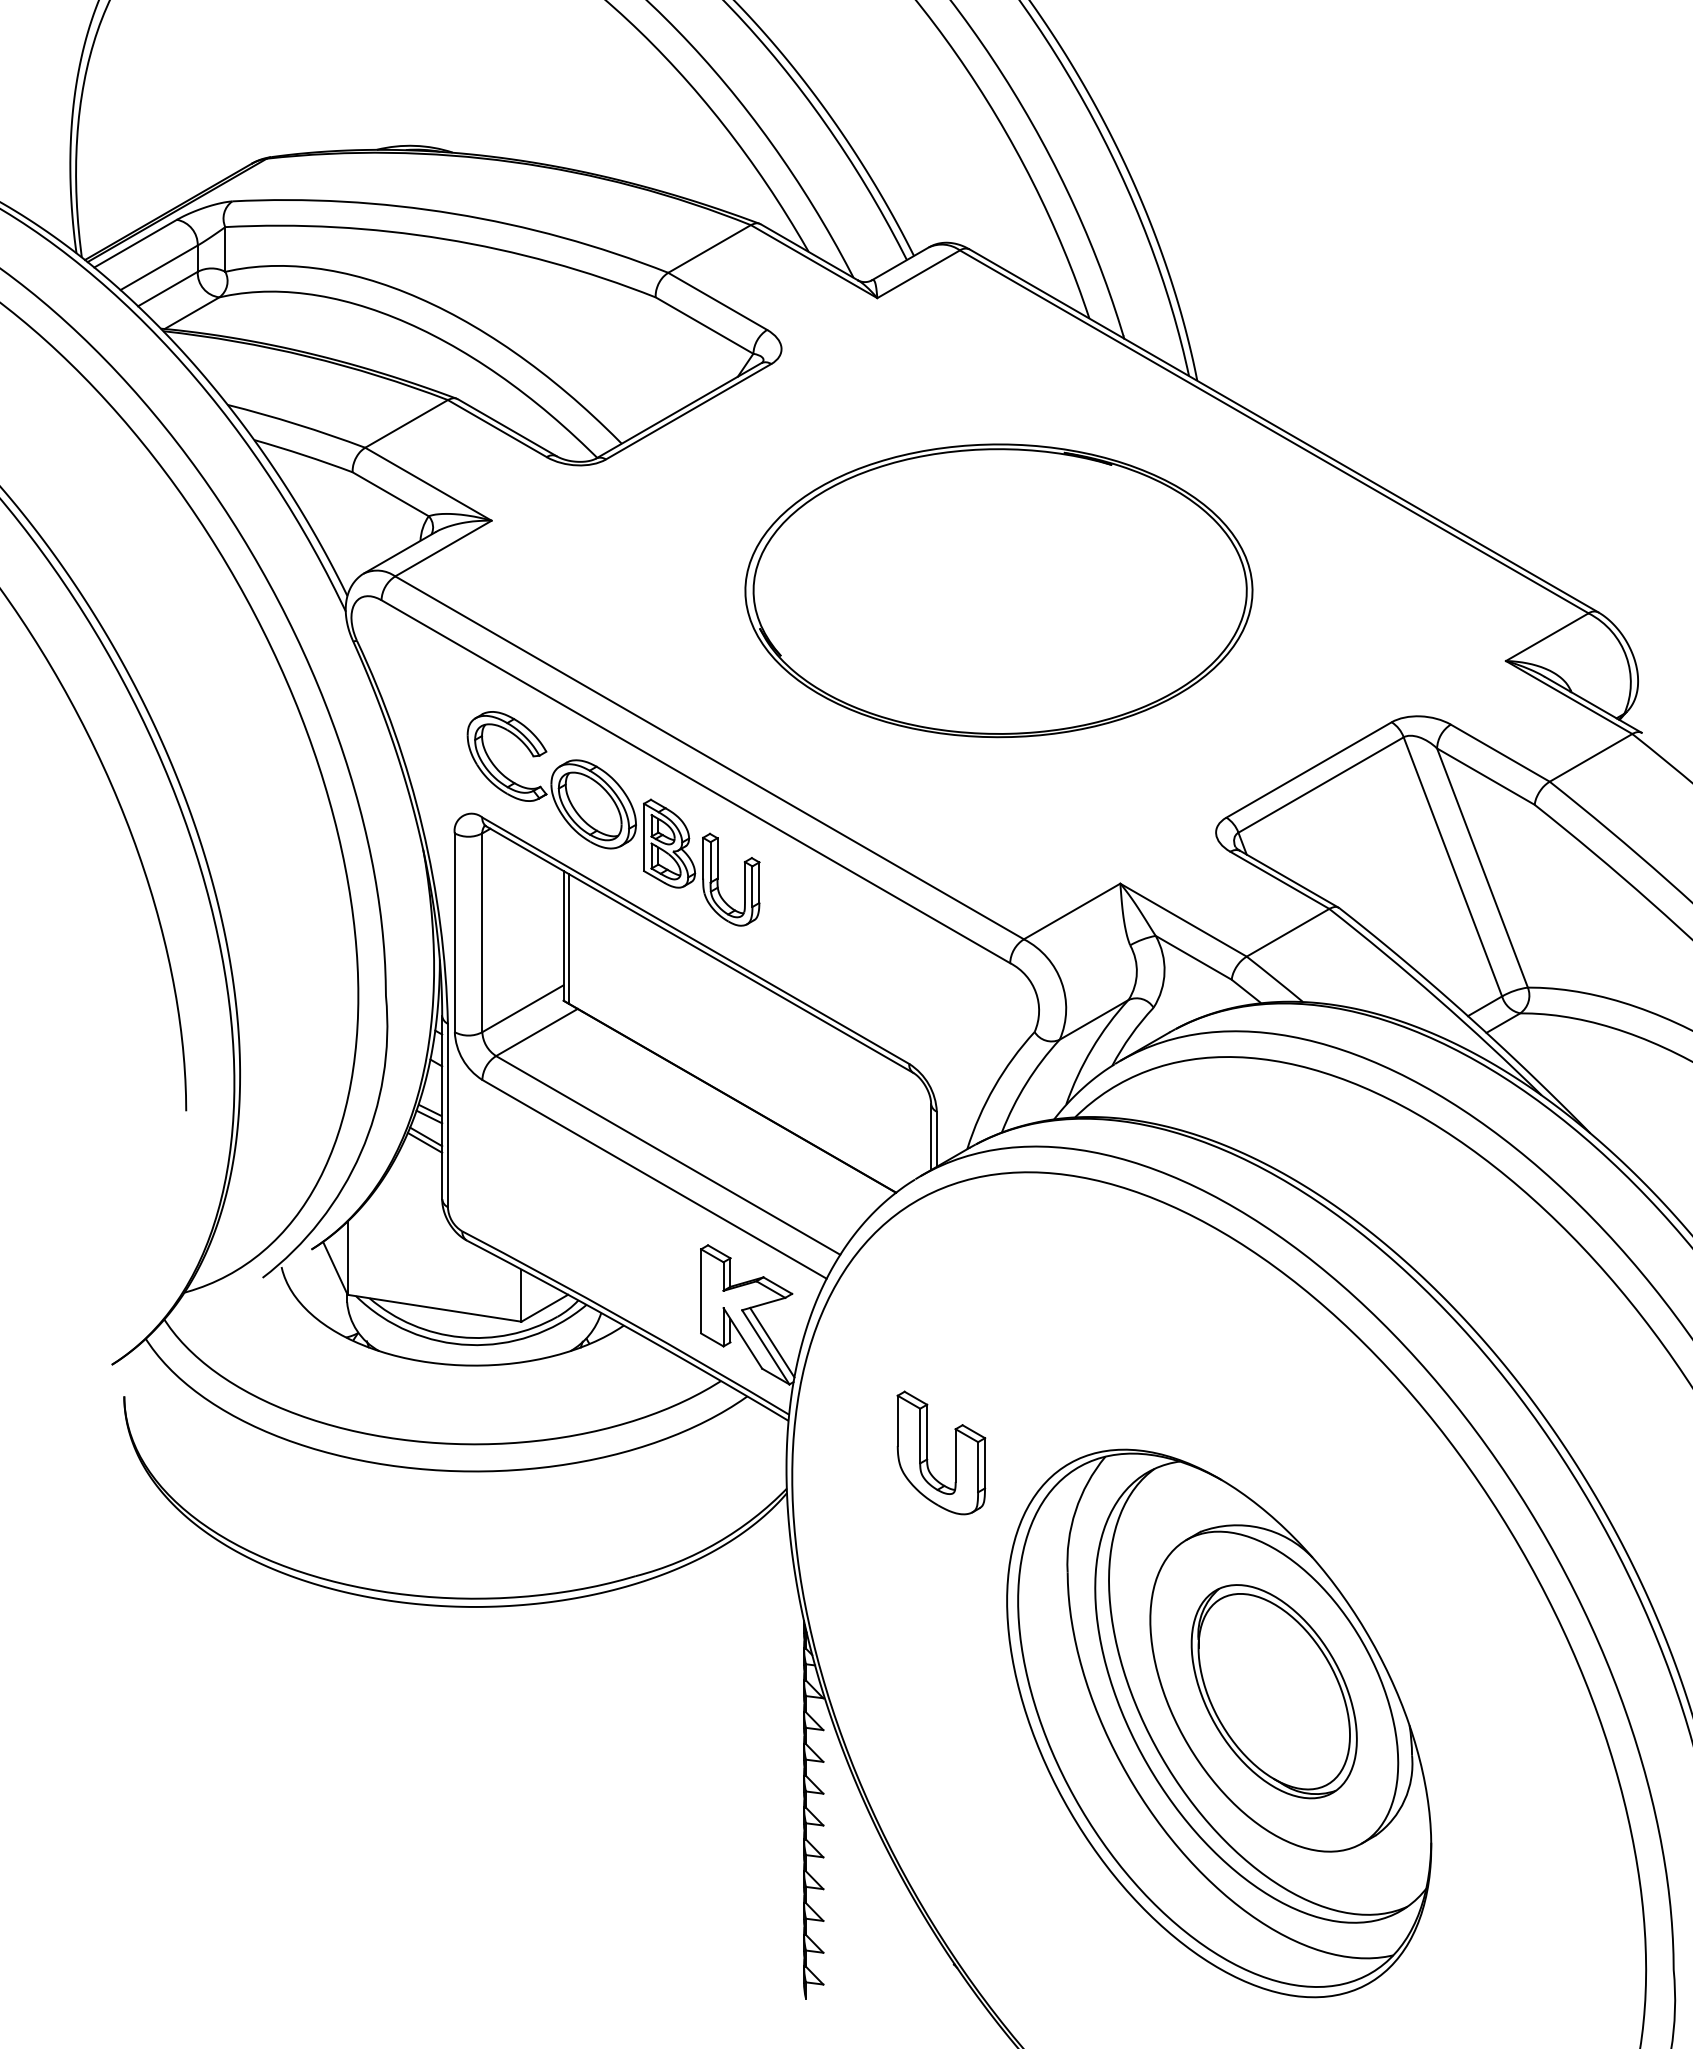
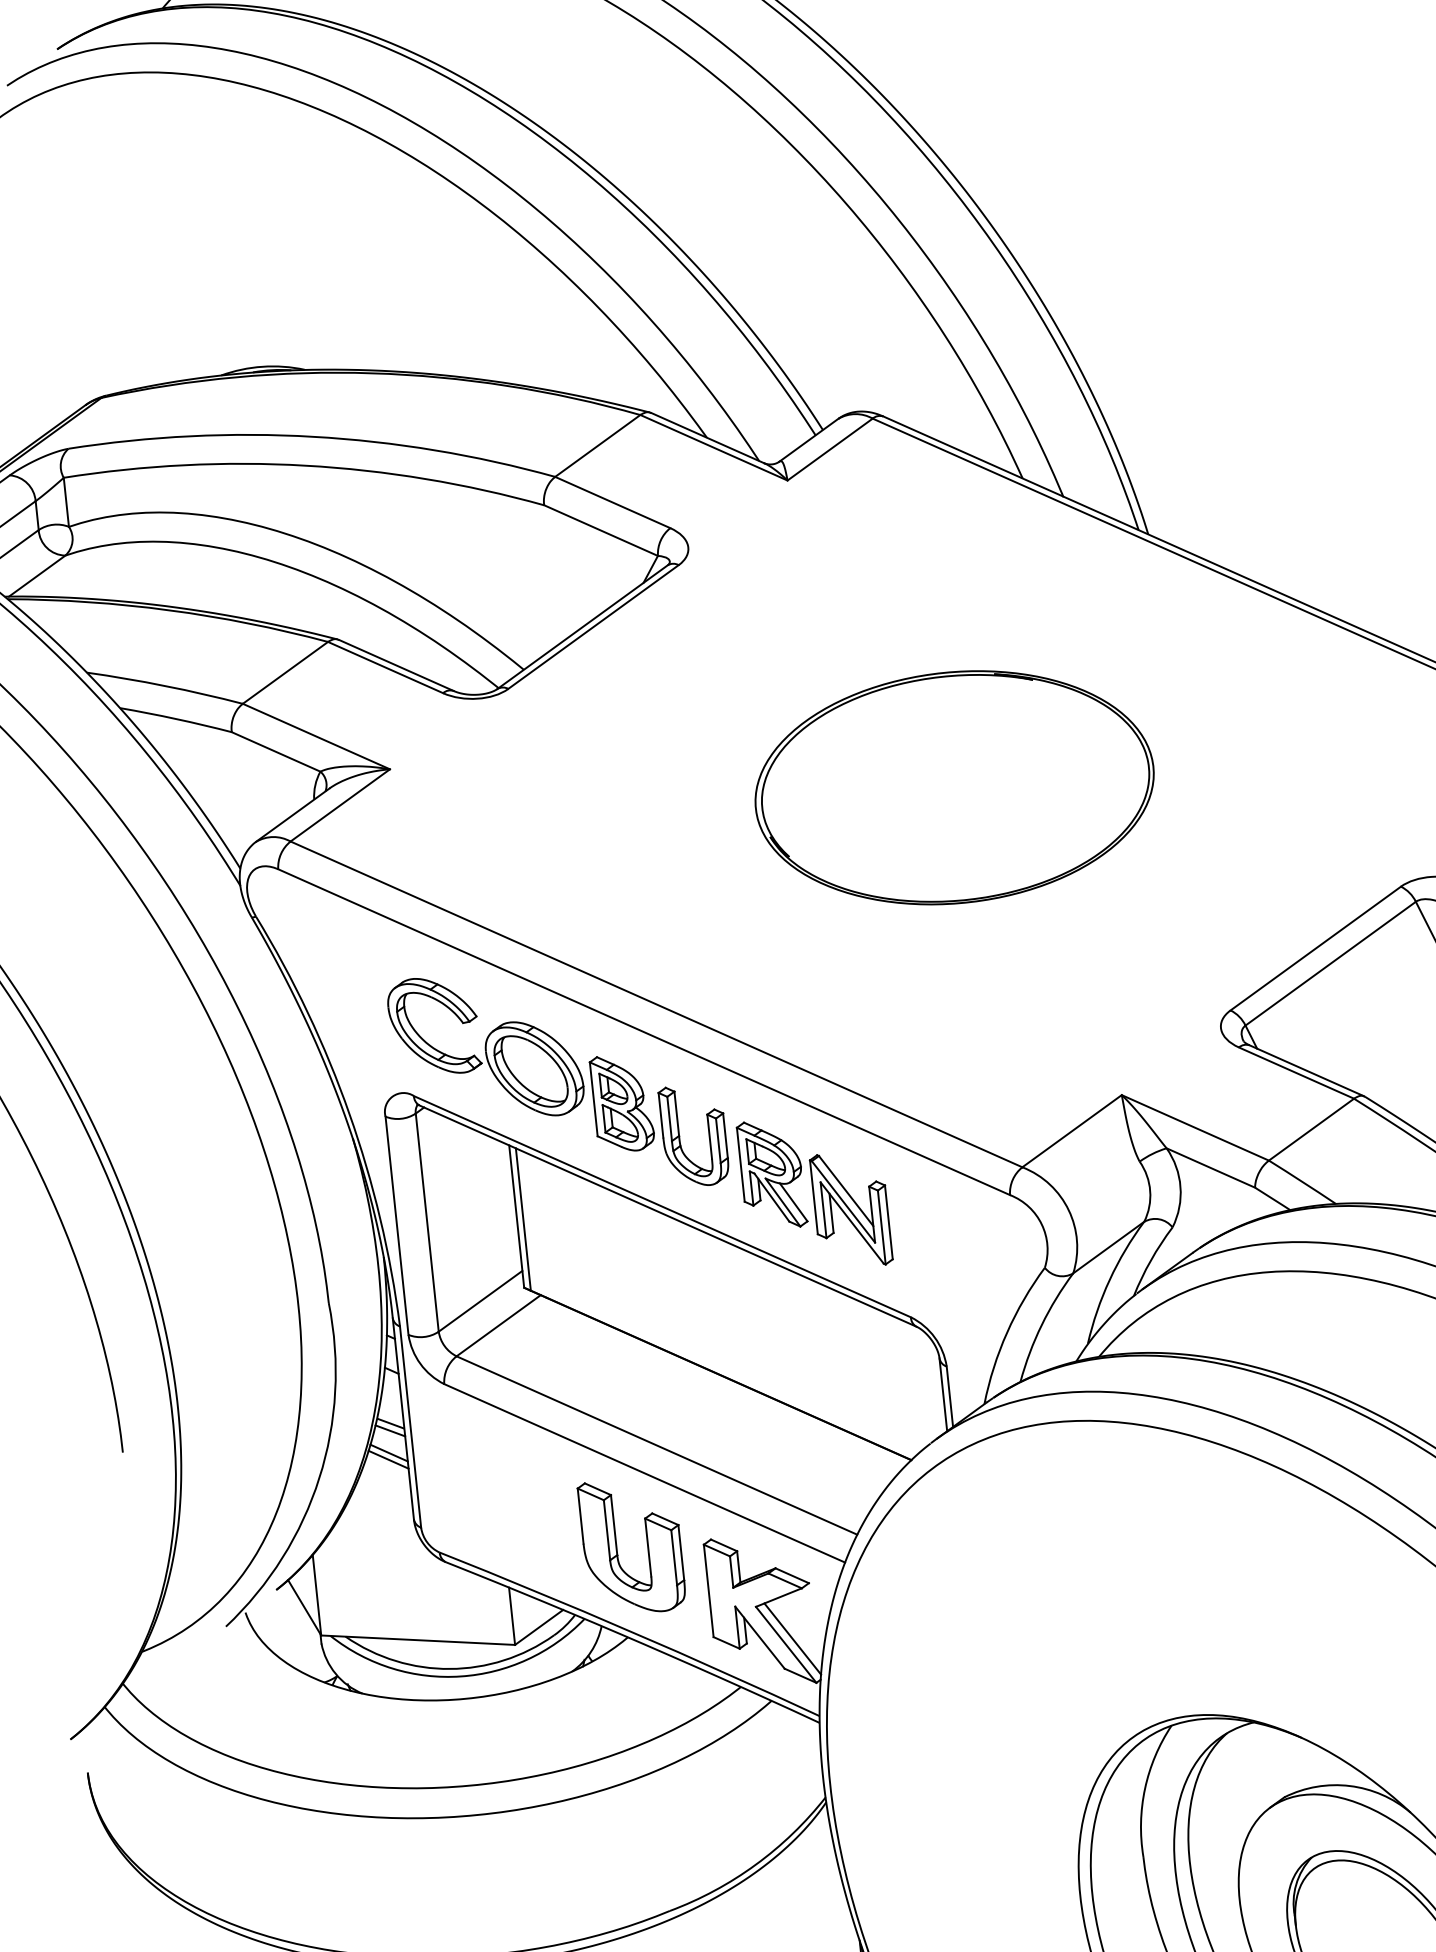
part: (998, 590) -> (954, 787), size x0.71
part: (834, 943) -> (814, 1193), added
part: (927, 1452) -> (616, 1547), moved

